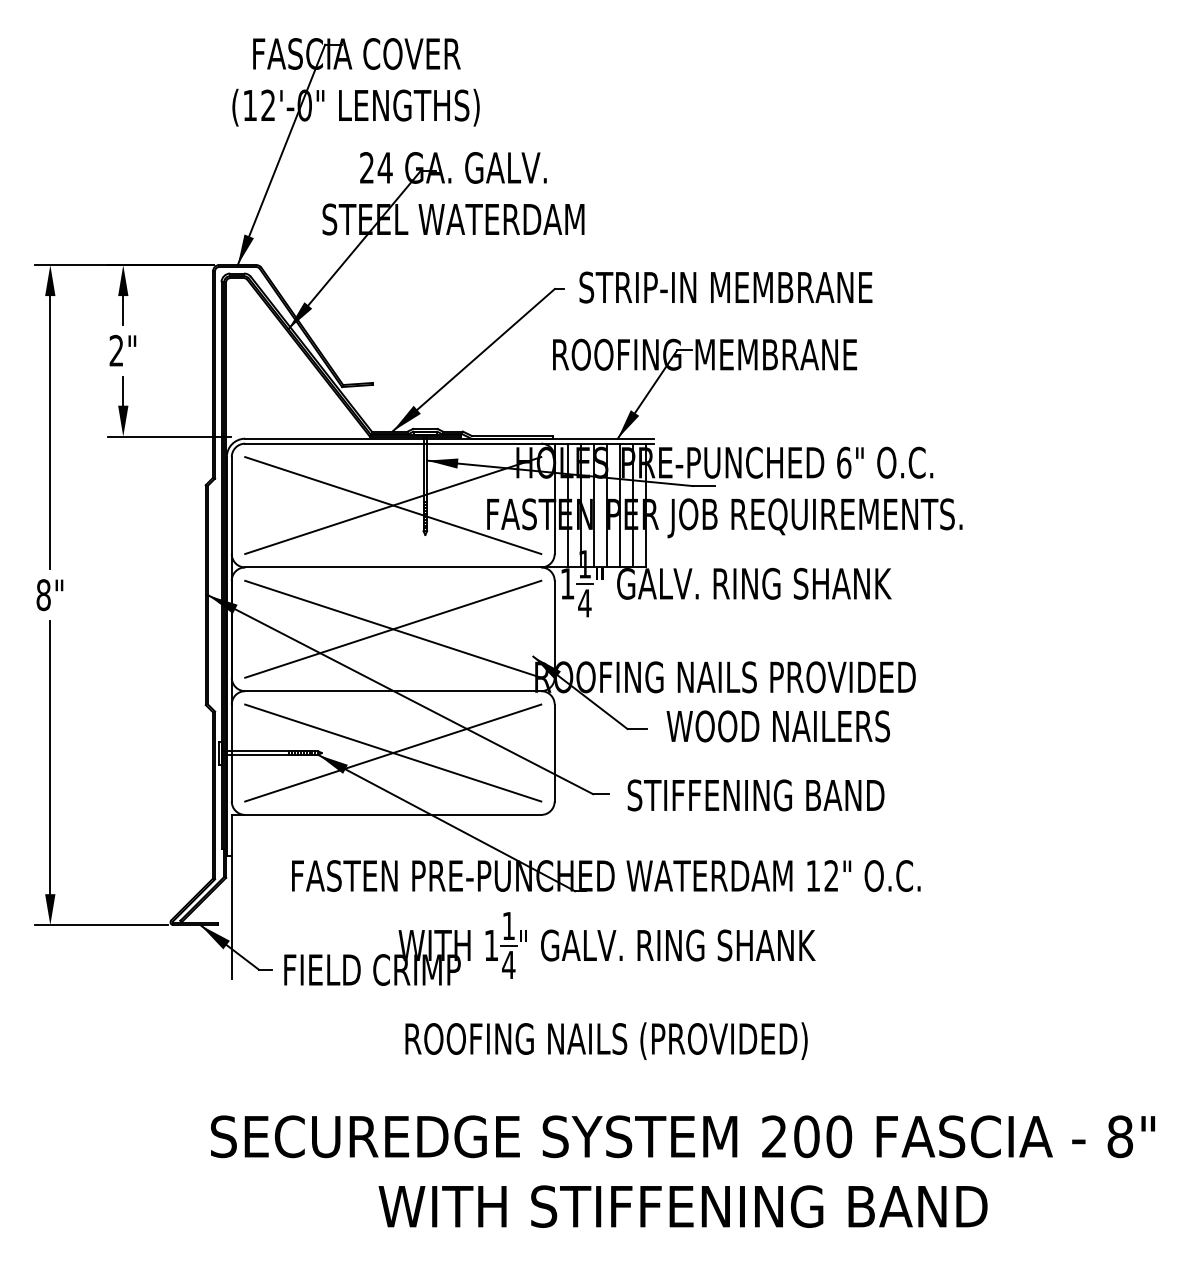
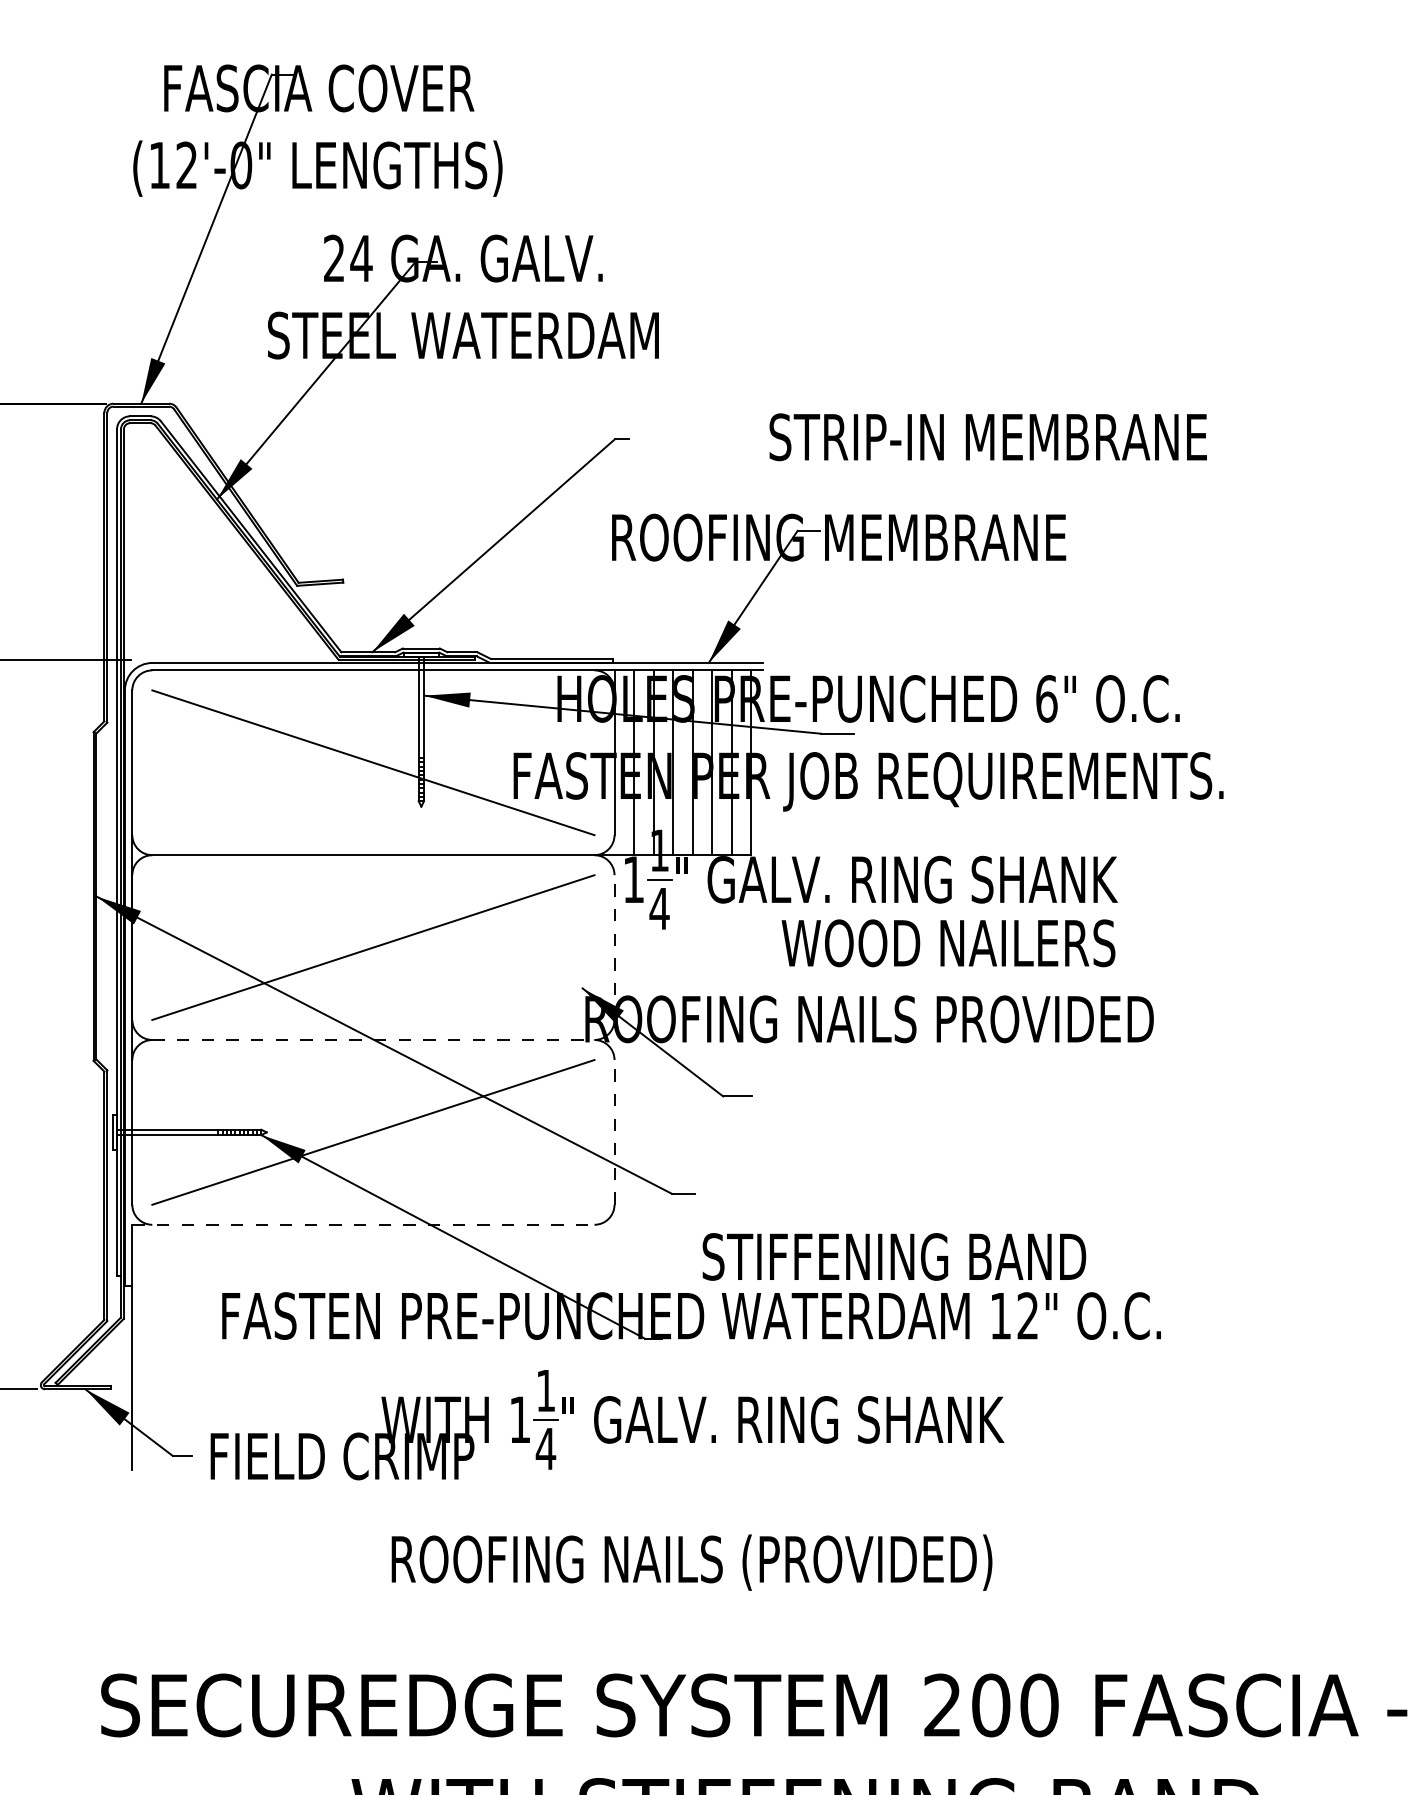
text: (725, 287) -> (987, 437), moved
line: (393, 505) -> (373, 762), removed
line: (393, 628) -> (373, 946), removed
line: (554, 628) -> (614, 946), solid -> dashed
line: (393, 691) -> (373, 1040), solid -> dashed
text: (777, 726) -> (947, 943), moved
line: (393, 752) -> (373, 1131), removed
line: (554, 752) -> (614, 1131), solid -> dashed
text: (755, 795) -> (893, 1257), moved
line: (386, 814) -> (363, 1224), solid -> dashed

